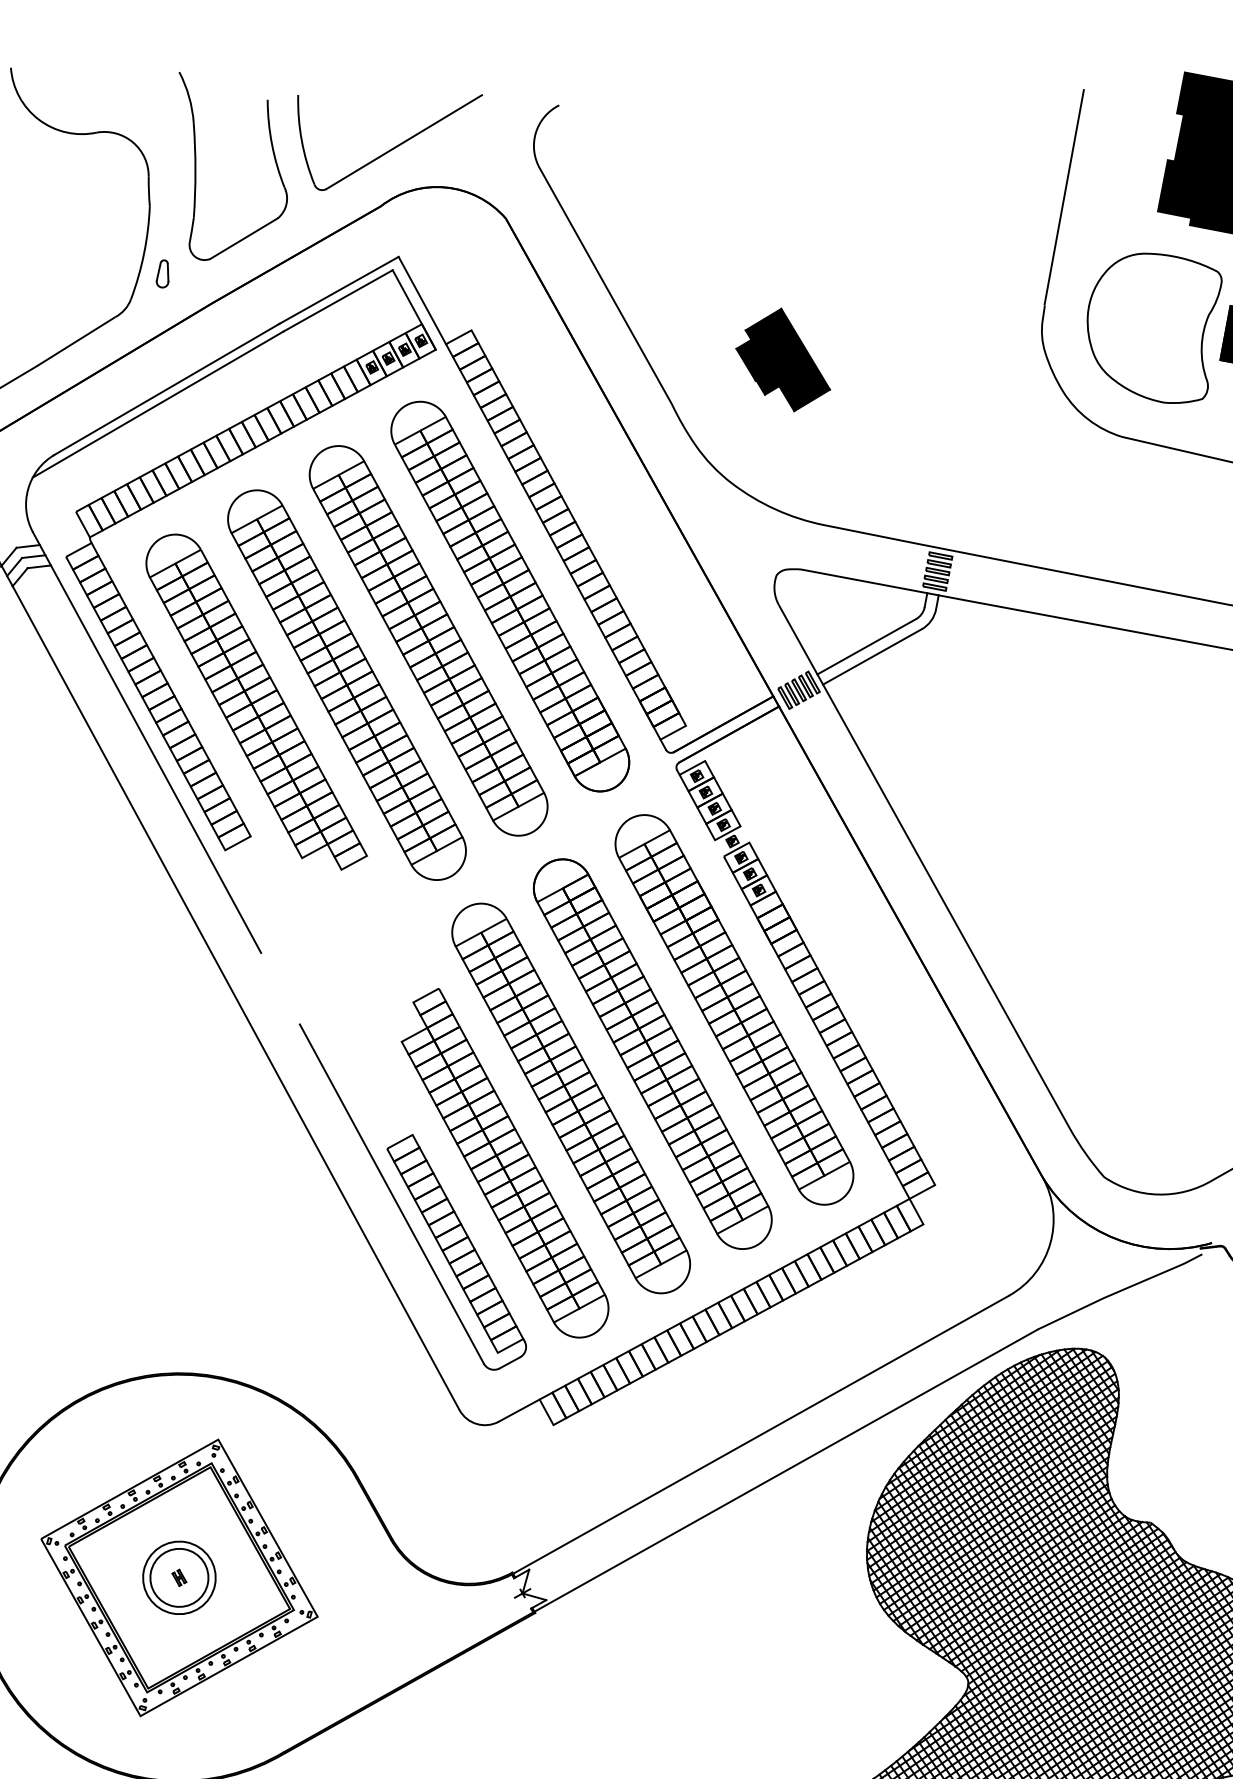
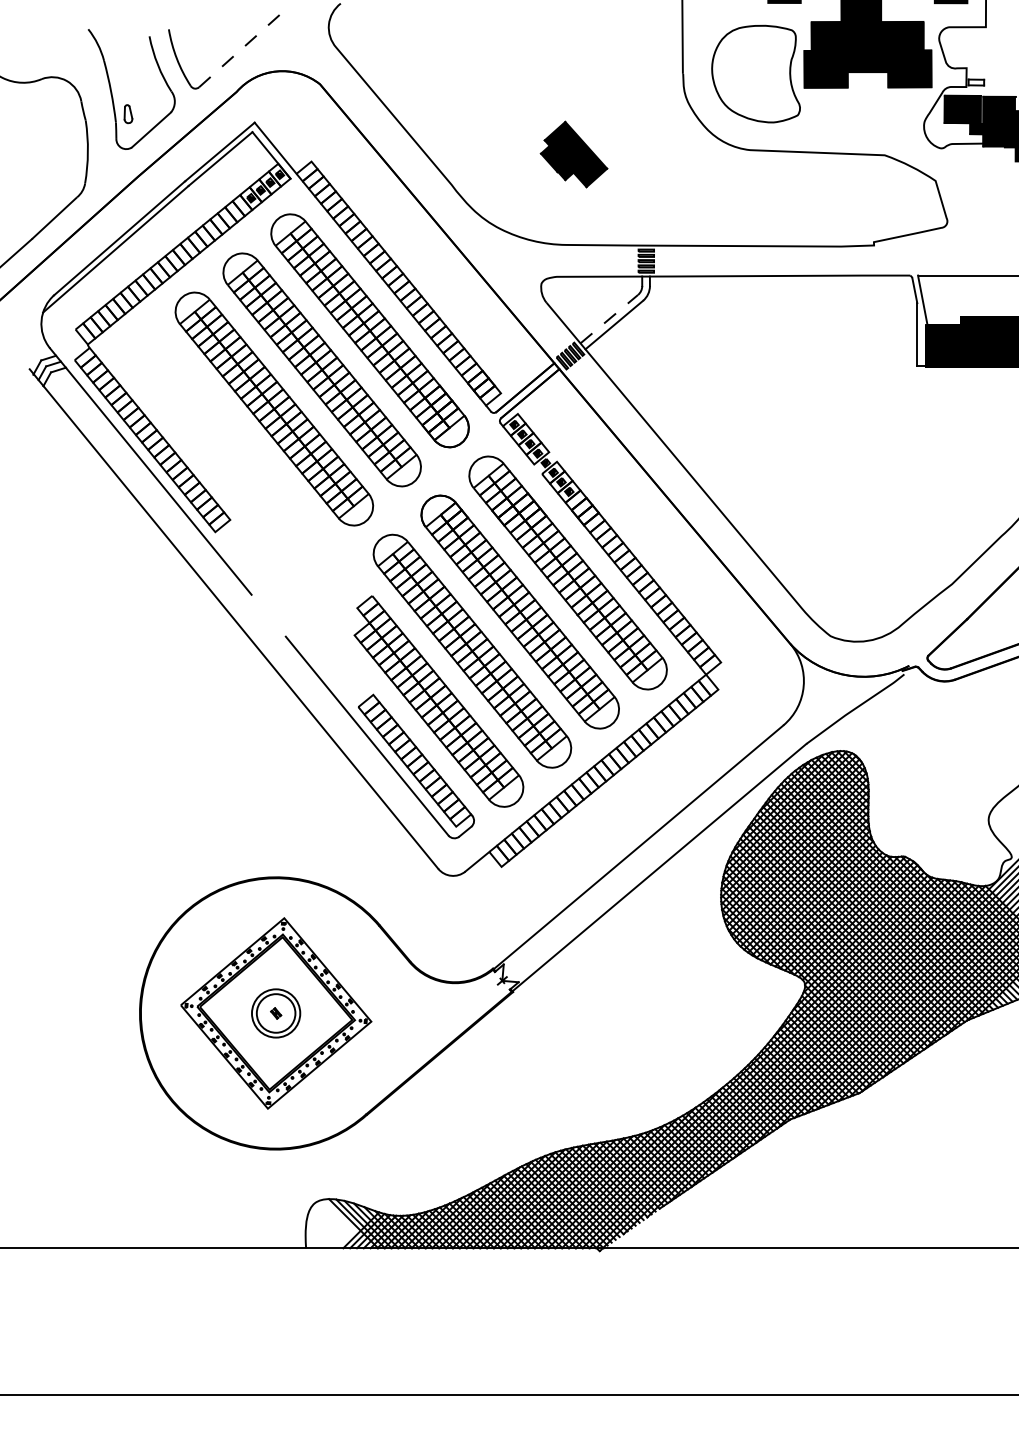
line: (405, 141) -> (244, 46), solid -> dashed
part: (163, 274) -> (128, 114), moved
part: (784, 359) -> (573, 154), moved
line: (866, 647) -> (609, 319), solid -> dashed
part: (257, 700) -> (217, 430), removed

